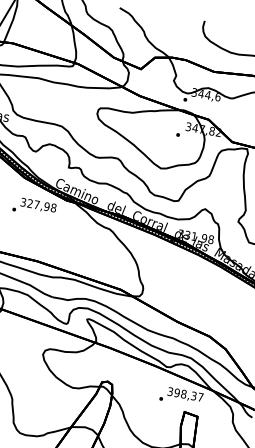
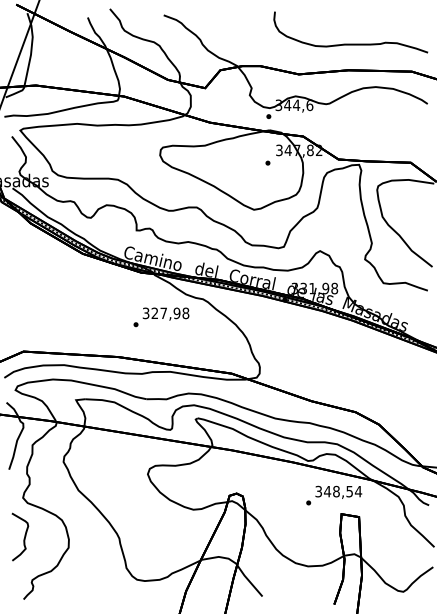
text: (34, 207) -> (161, 317), moved
text: (189, 395) -> (343, 491), 398,37 -> 348,54

